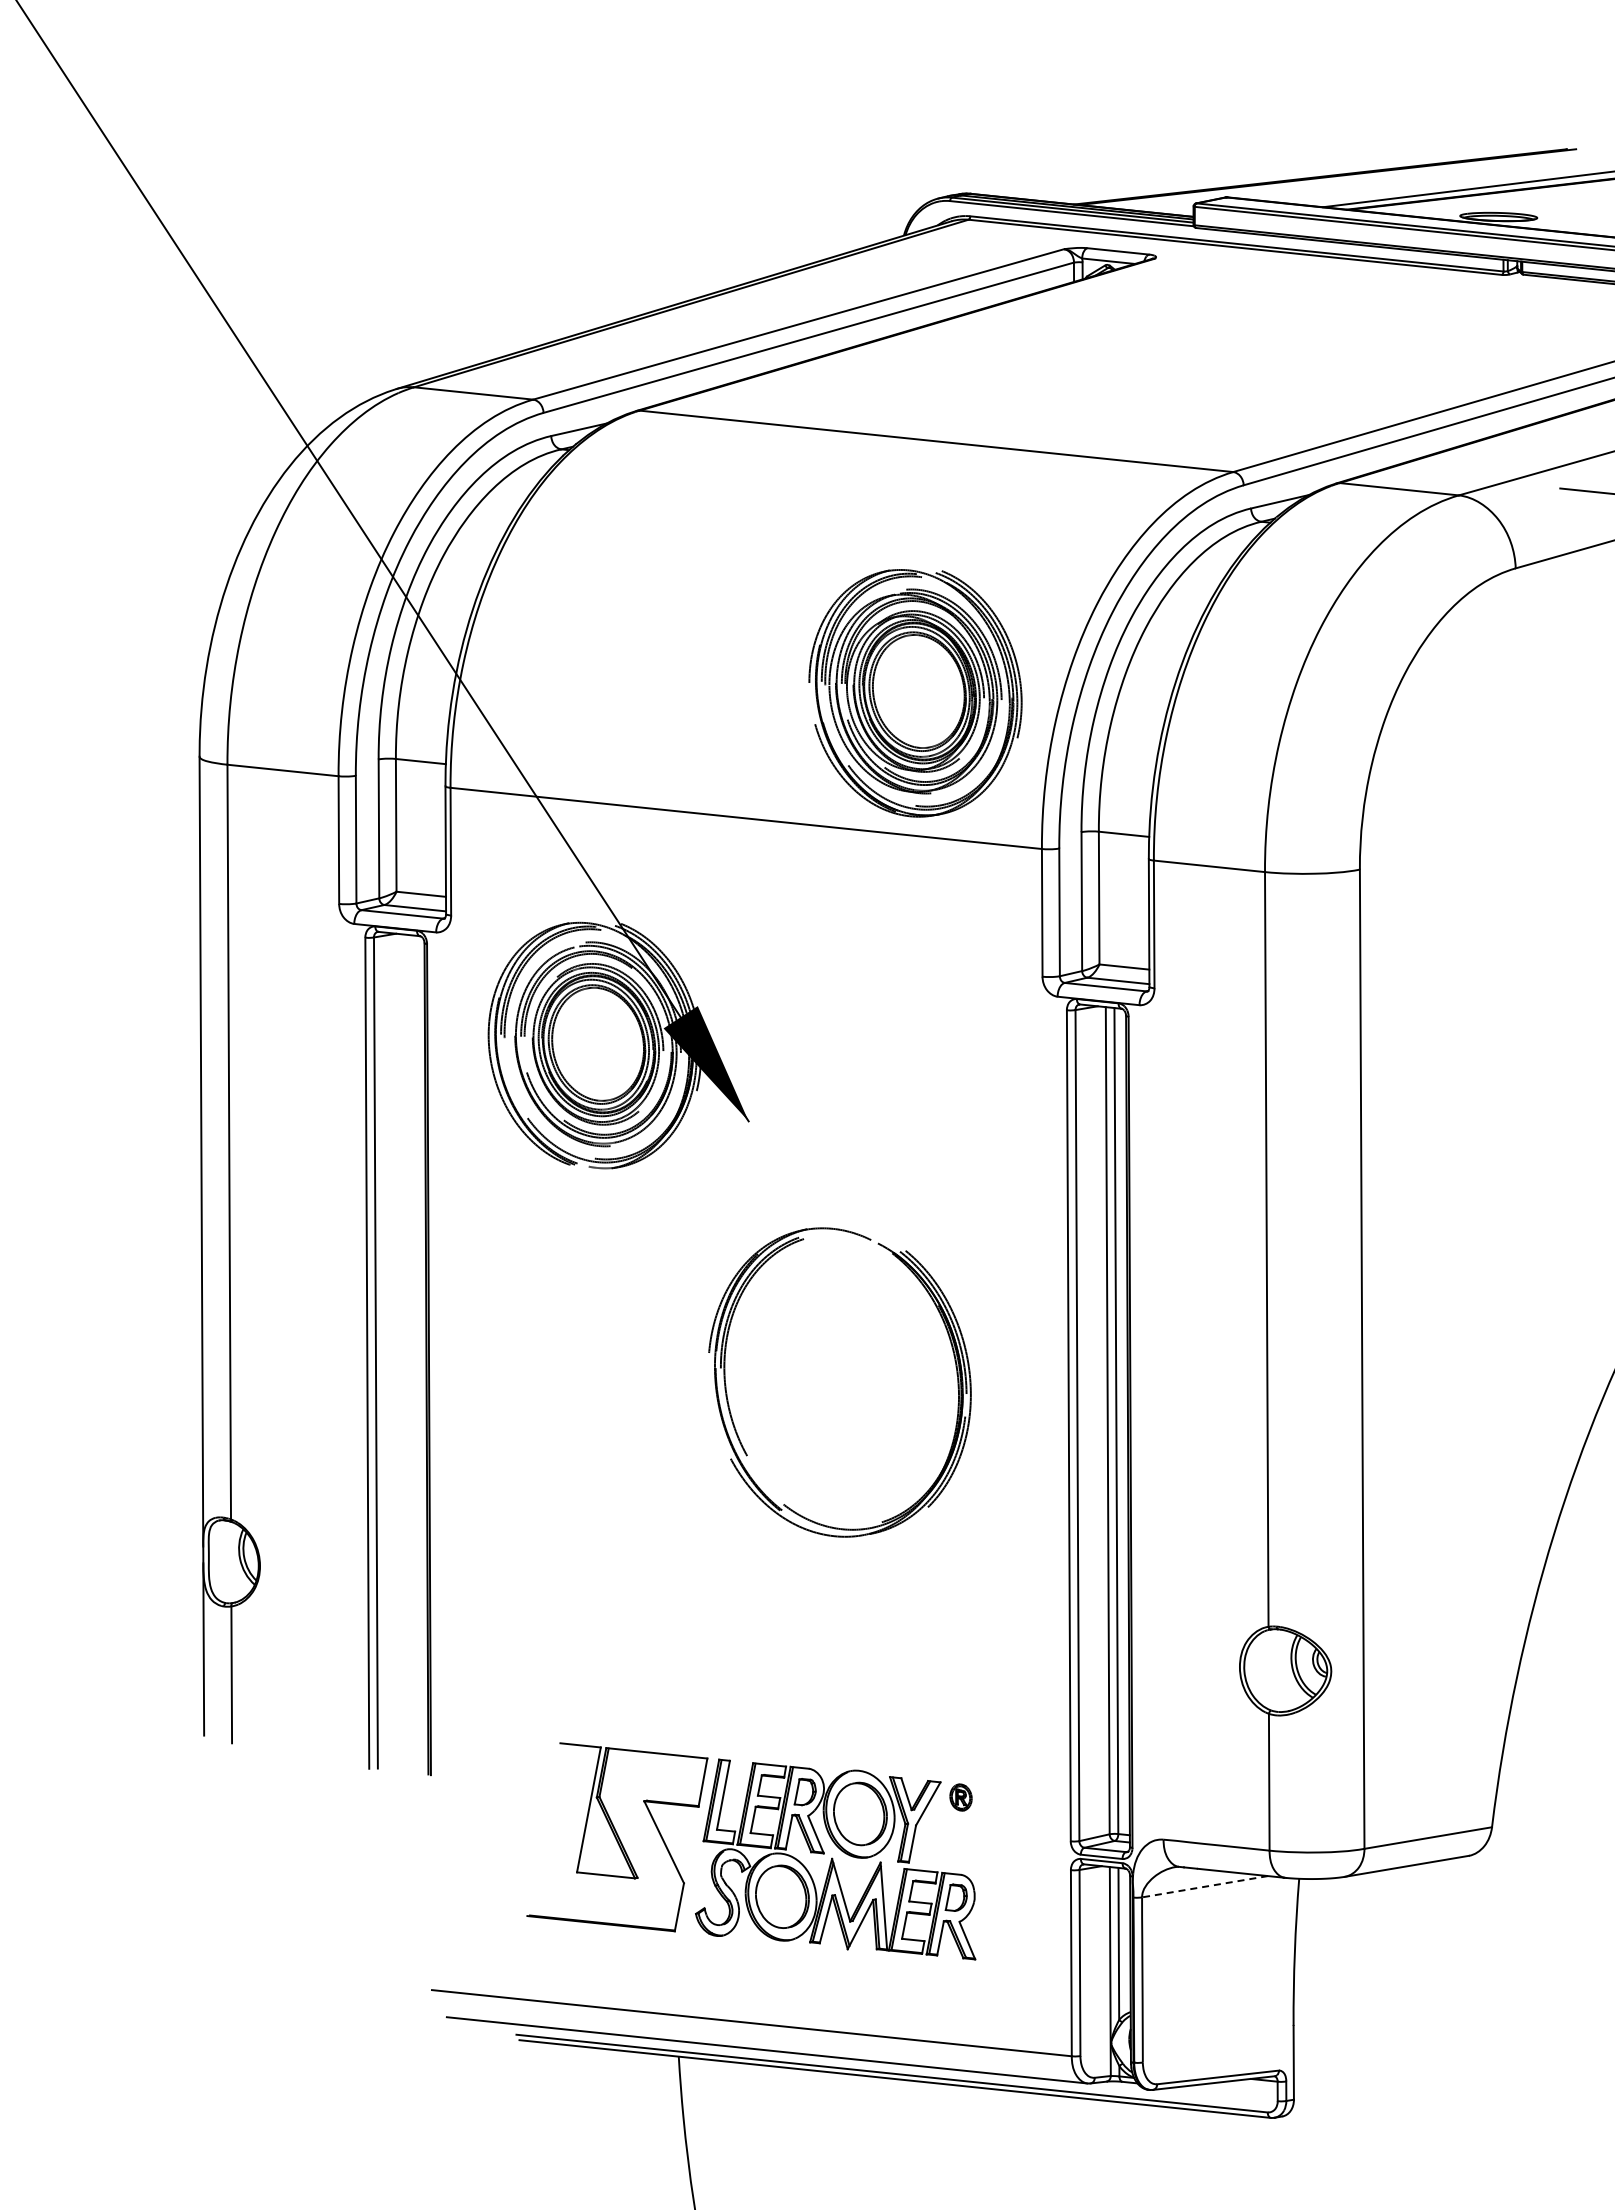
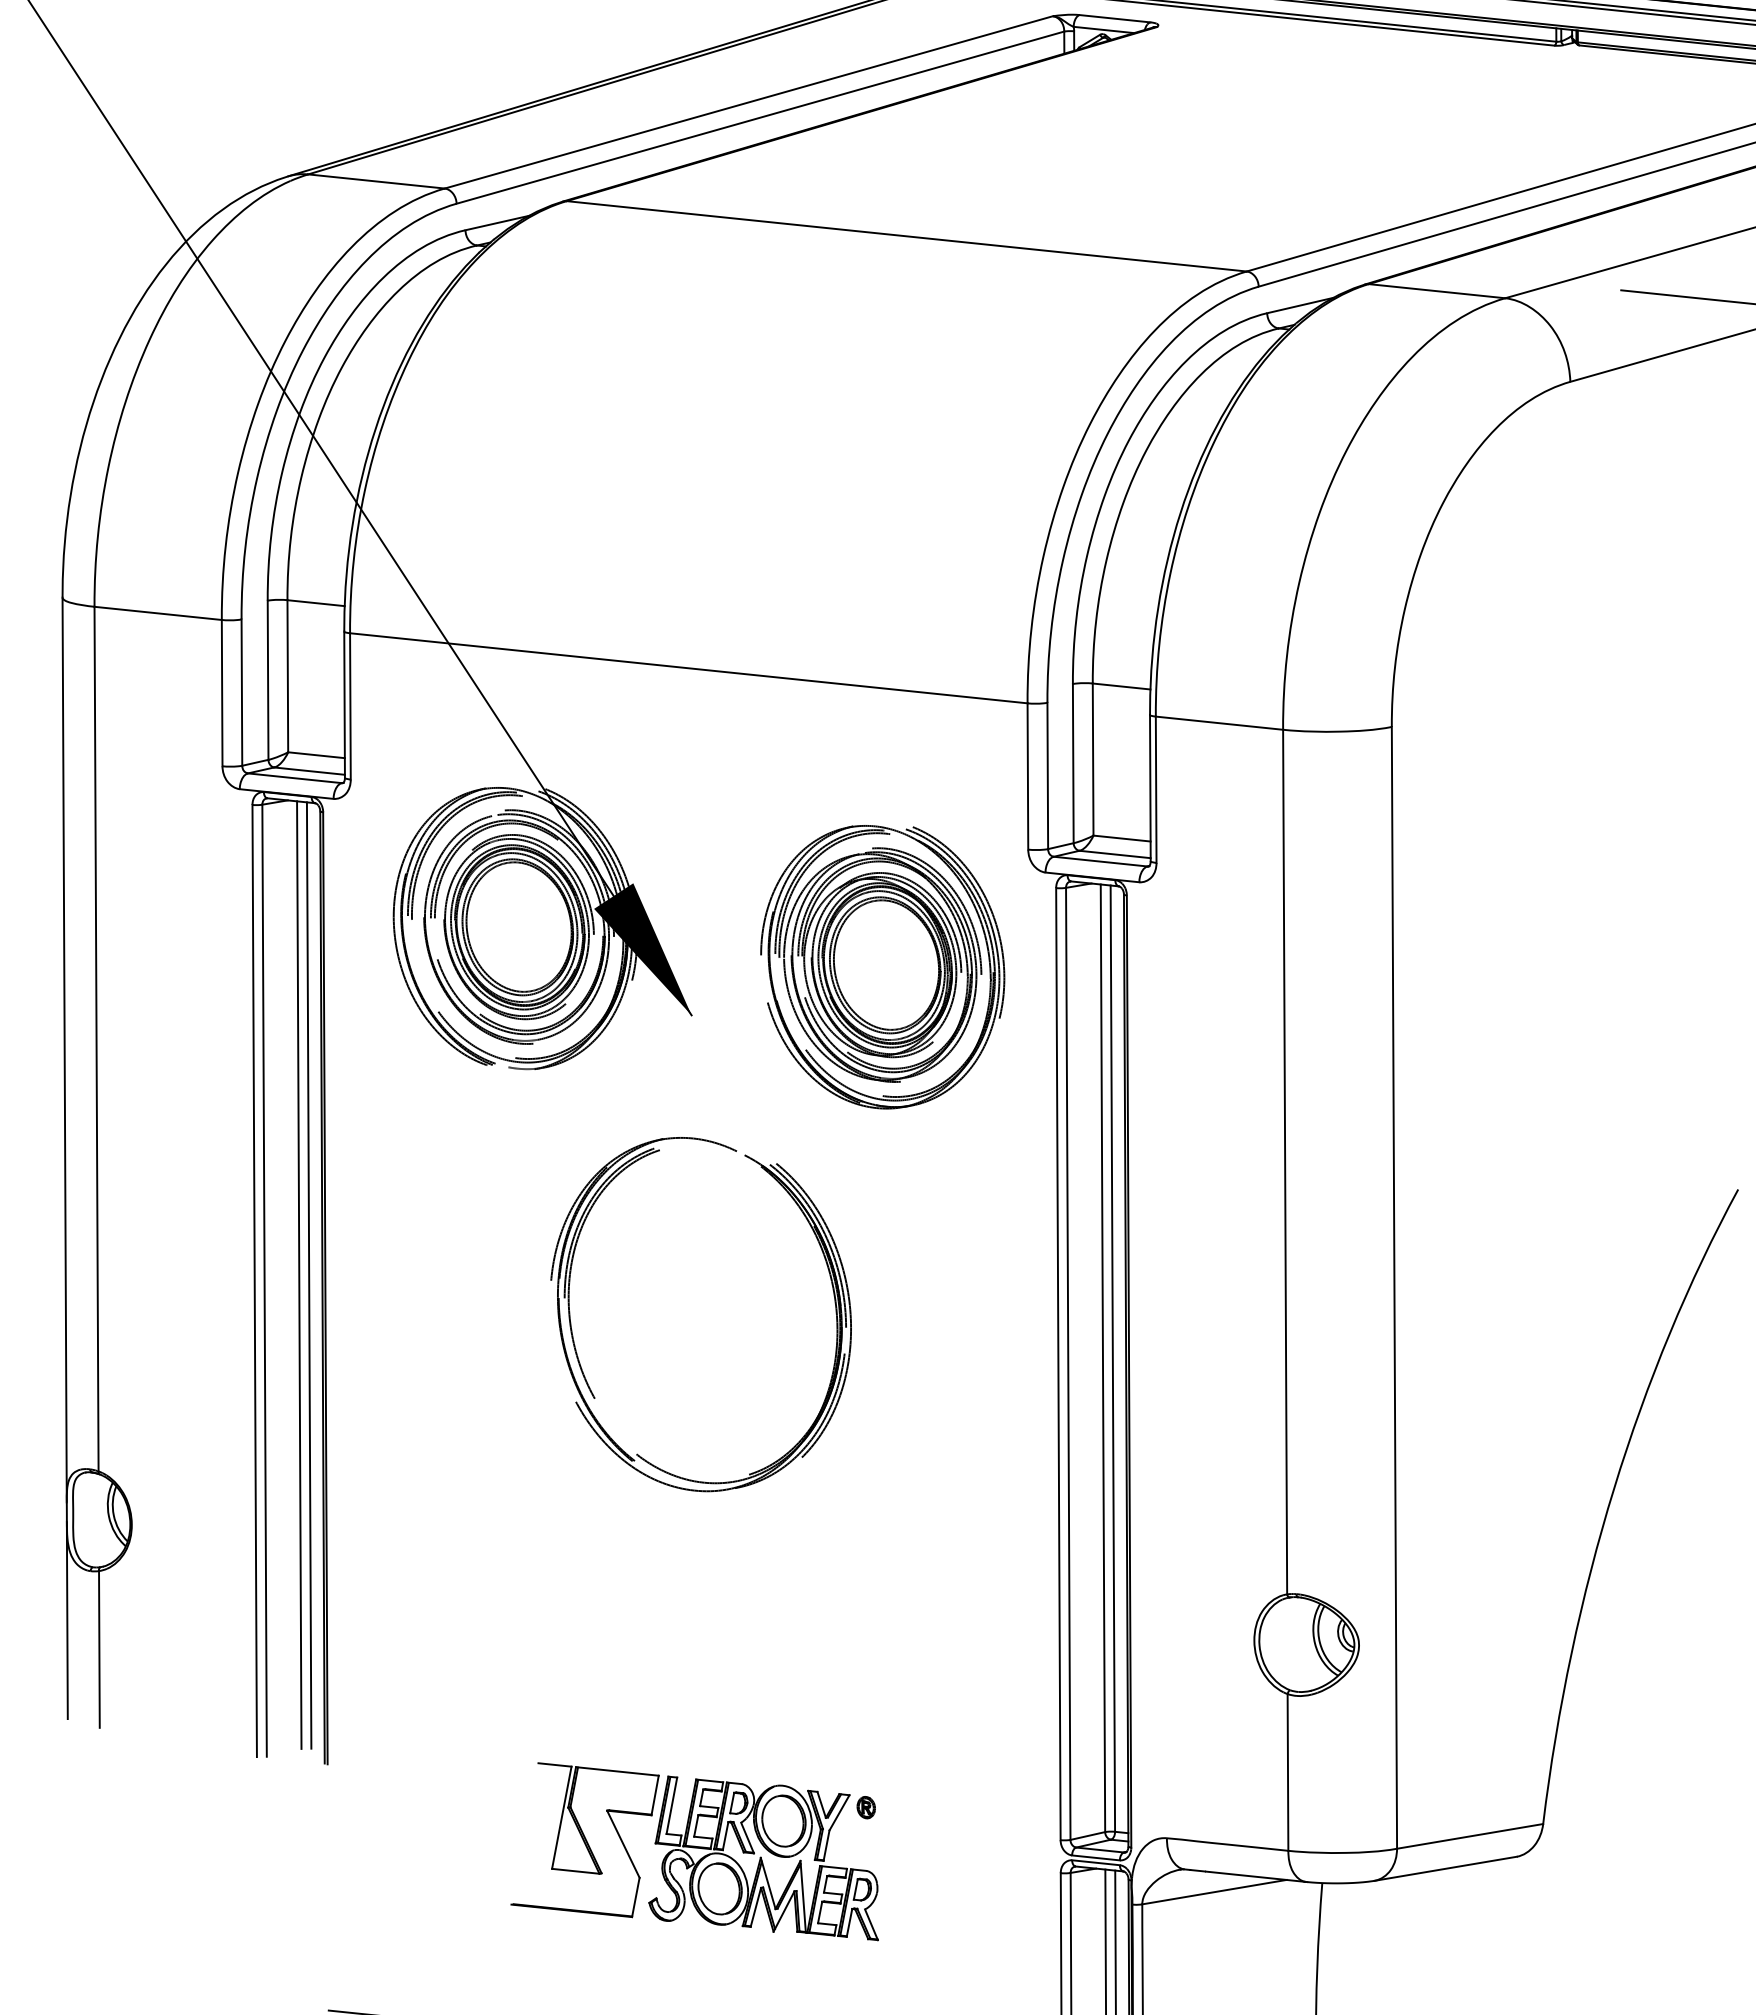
part: (915, 693) -> (882, 967), moved
line: (406, 1347) -> (299, 1274), added
line: (414, 1348) -> (308, 1275), added
part: (729, 1404) -> (574, 1339), moved
part: (751, 1851) -> (694, 1851), size x0.71
line: (1205, 1886) -> (1214, 1891), dashed -> solid

